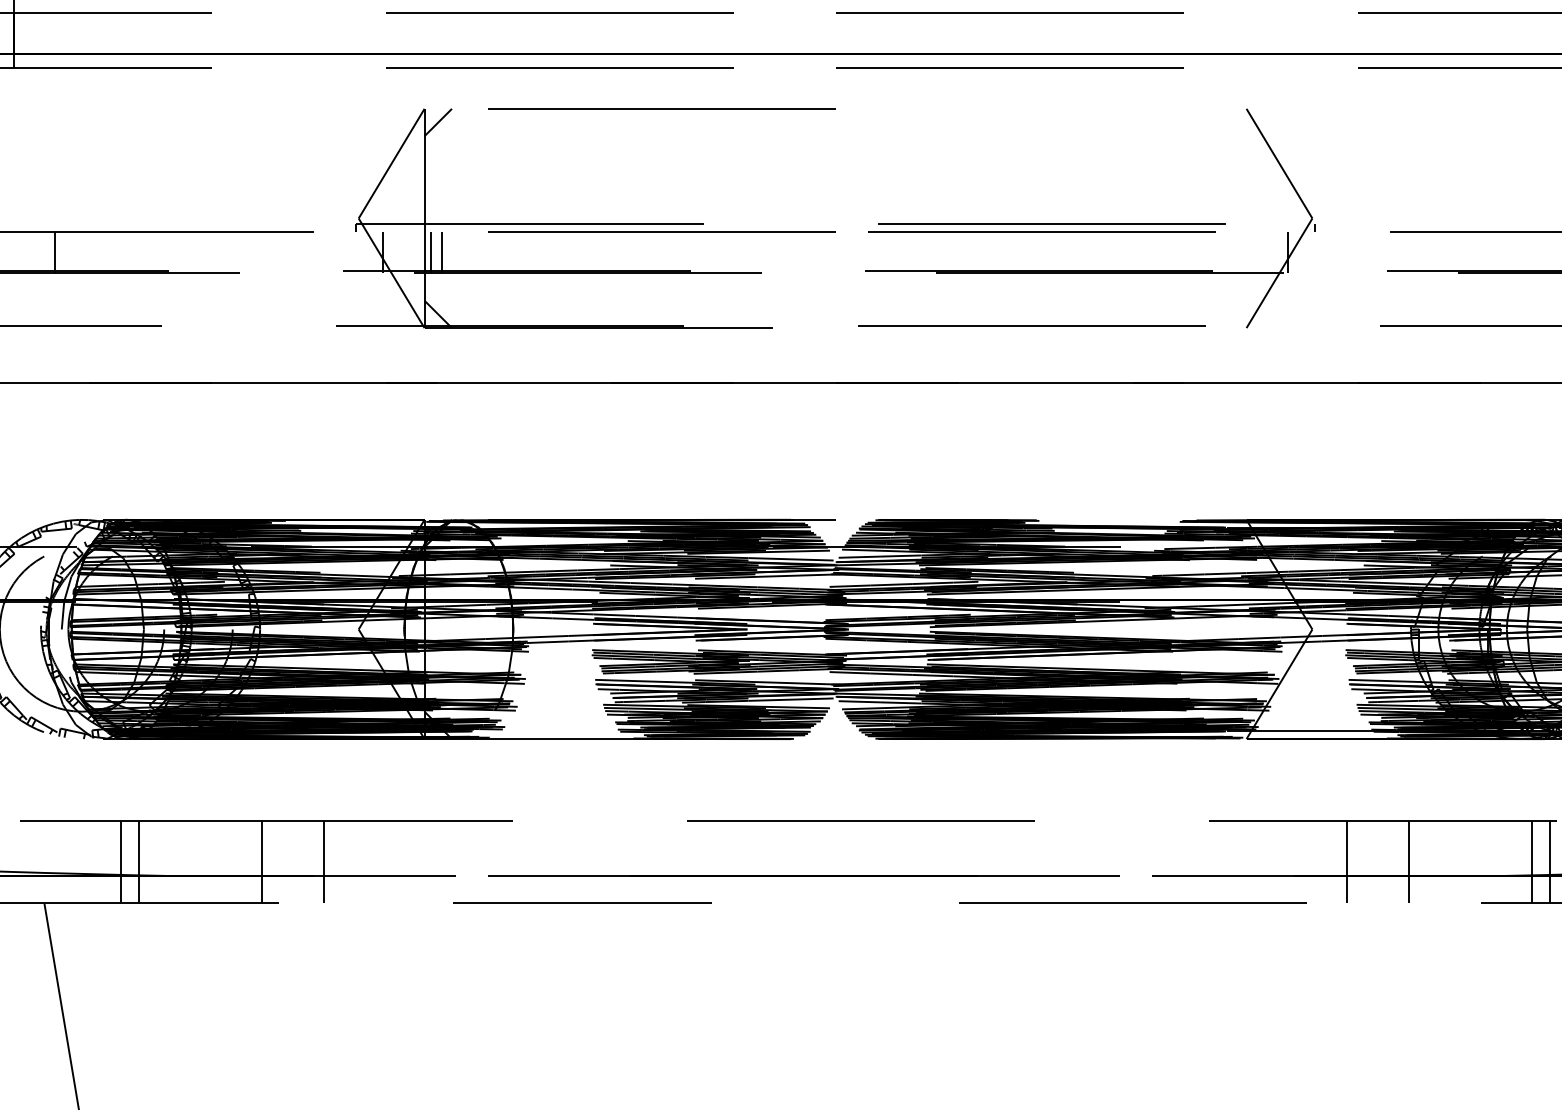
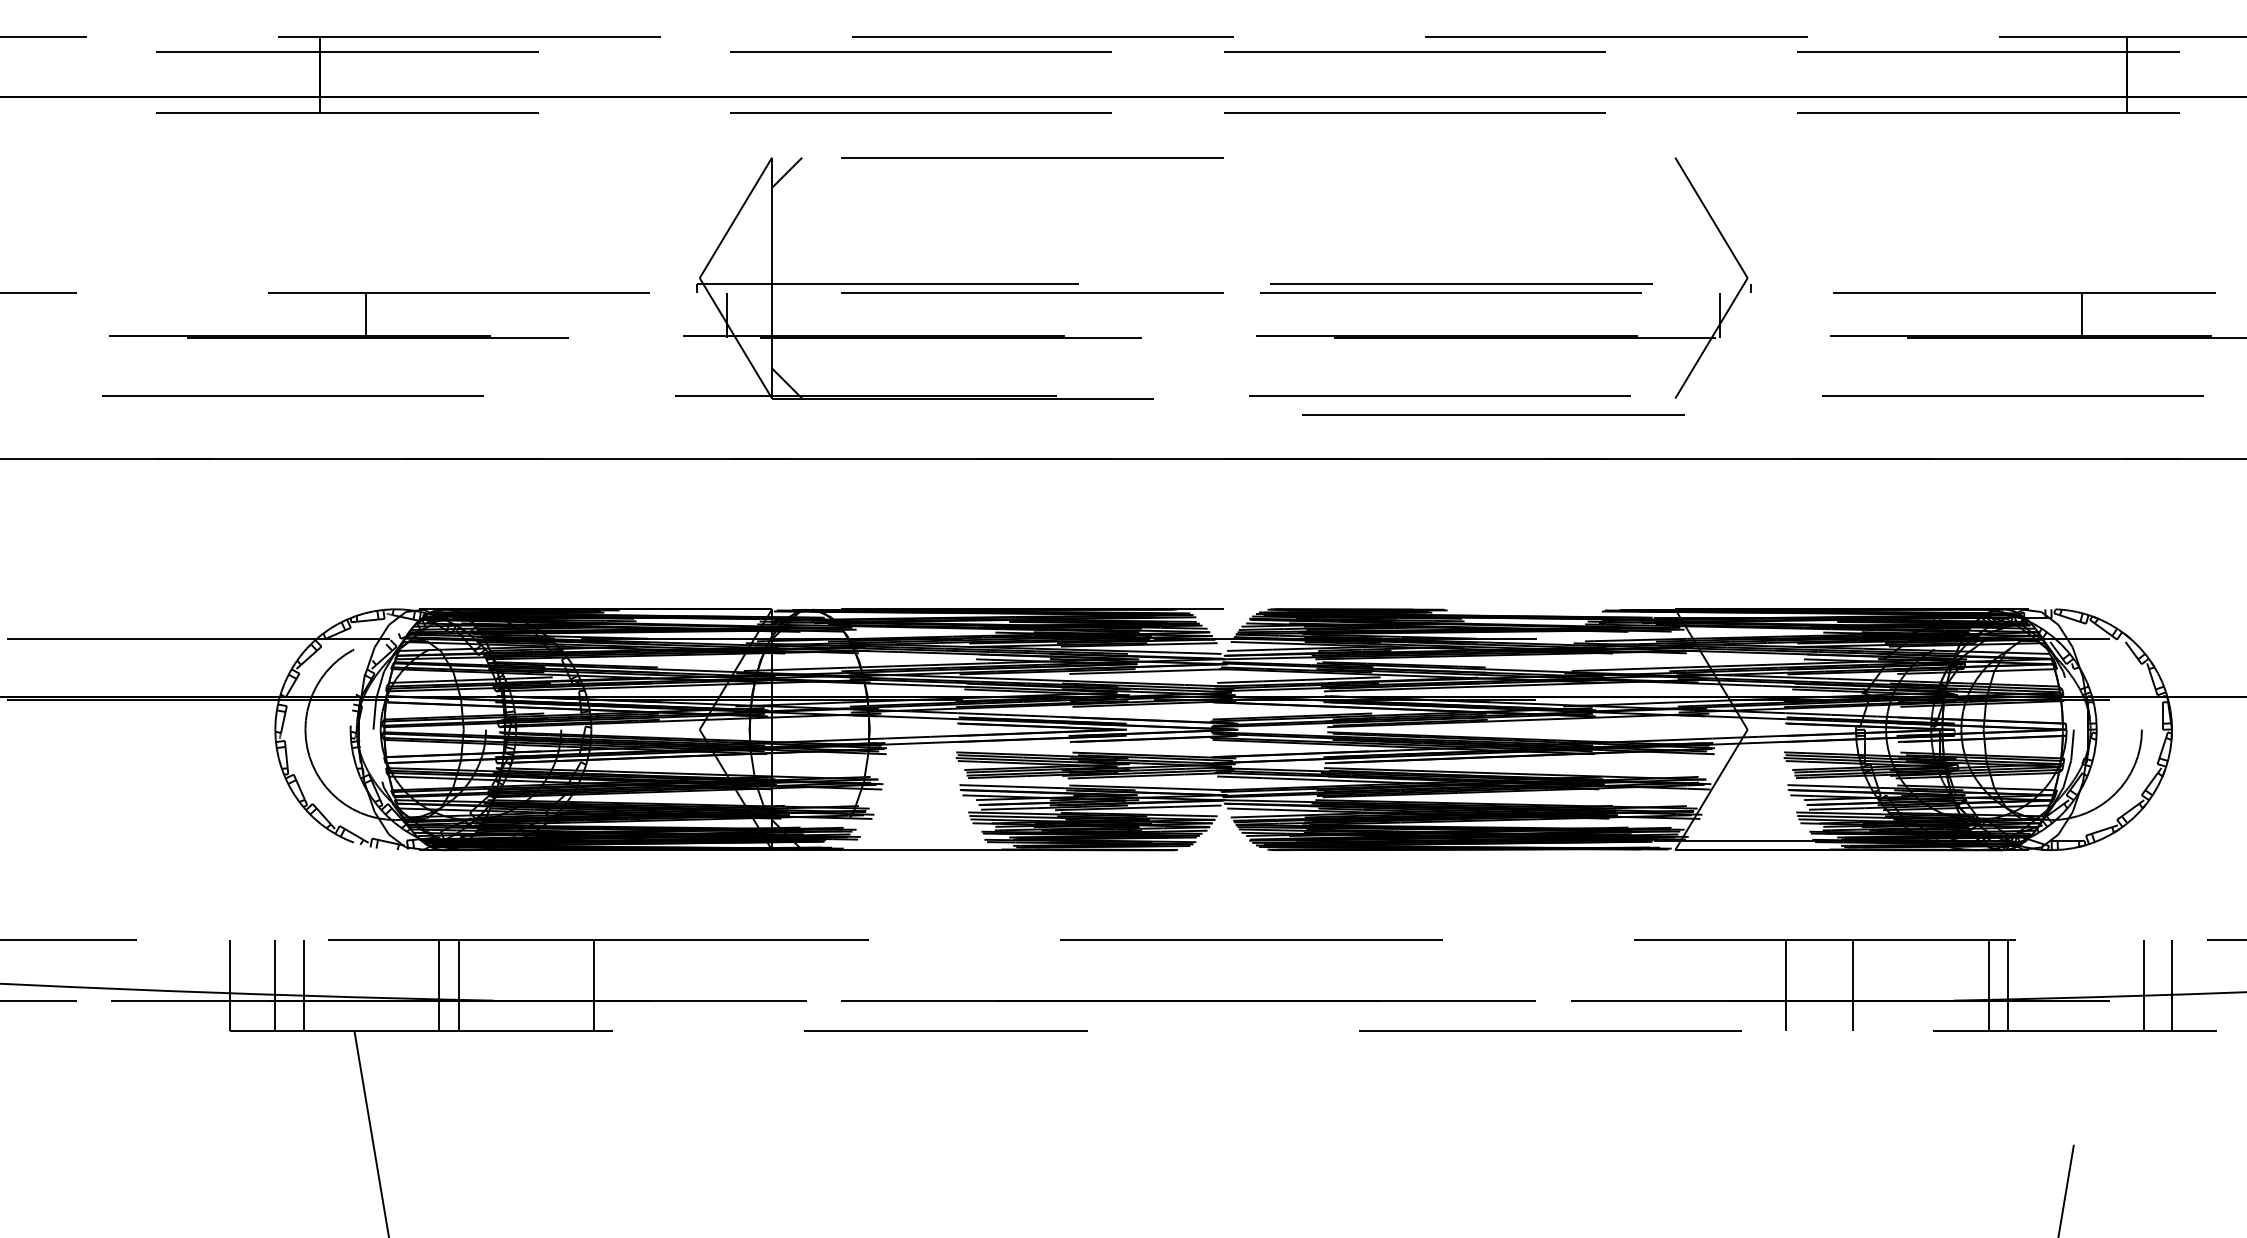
line: (431, 252) -> (779, 315), removed
line: (442, 252) -> (791, 315), removed
line: (1081, 342) -> (1493, 414), added
line: (323, 862) -> (661, 985), removed

